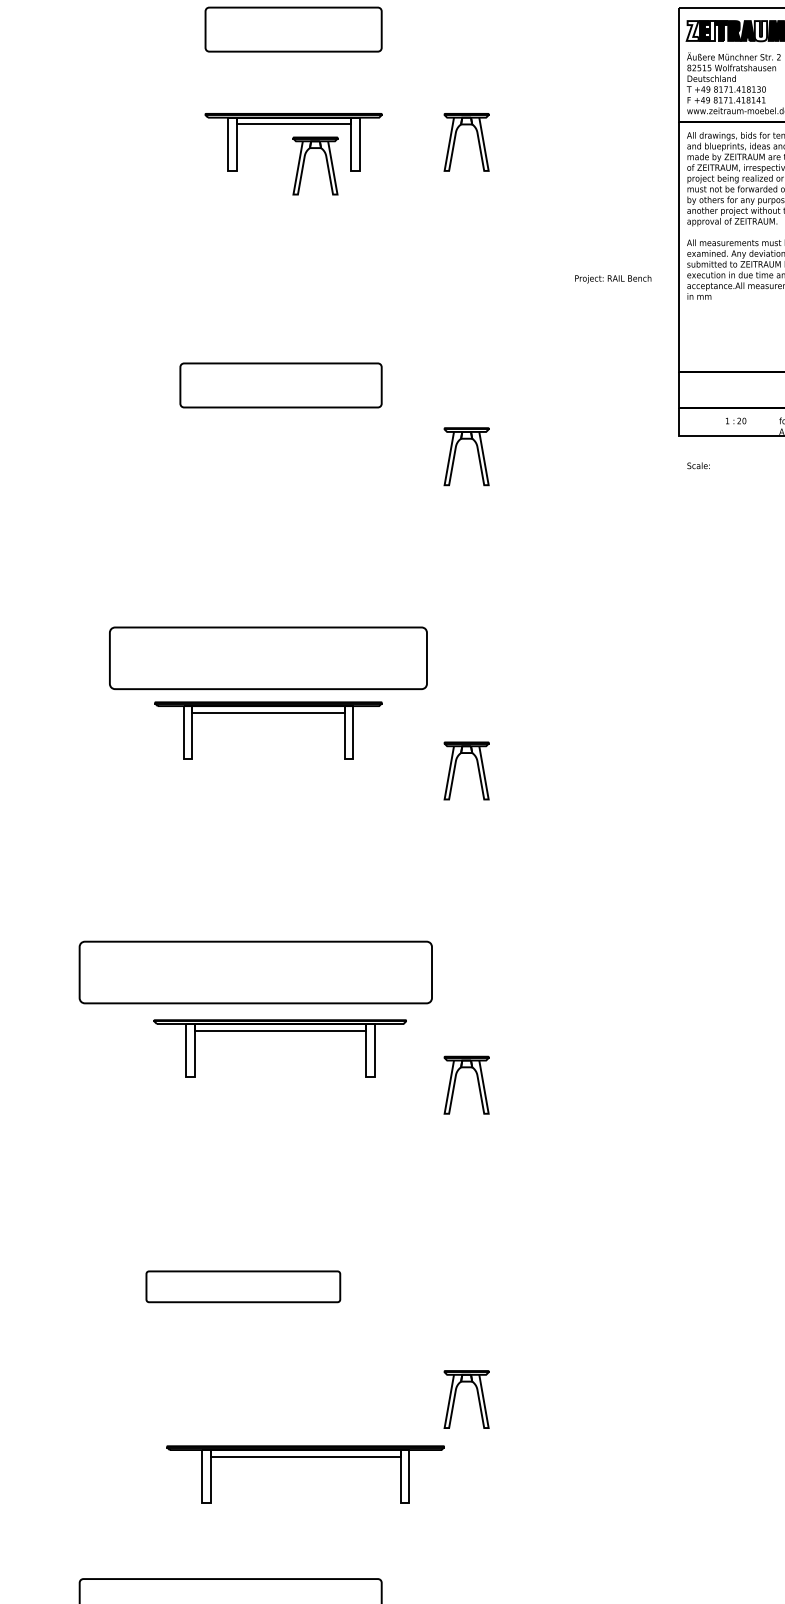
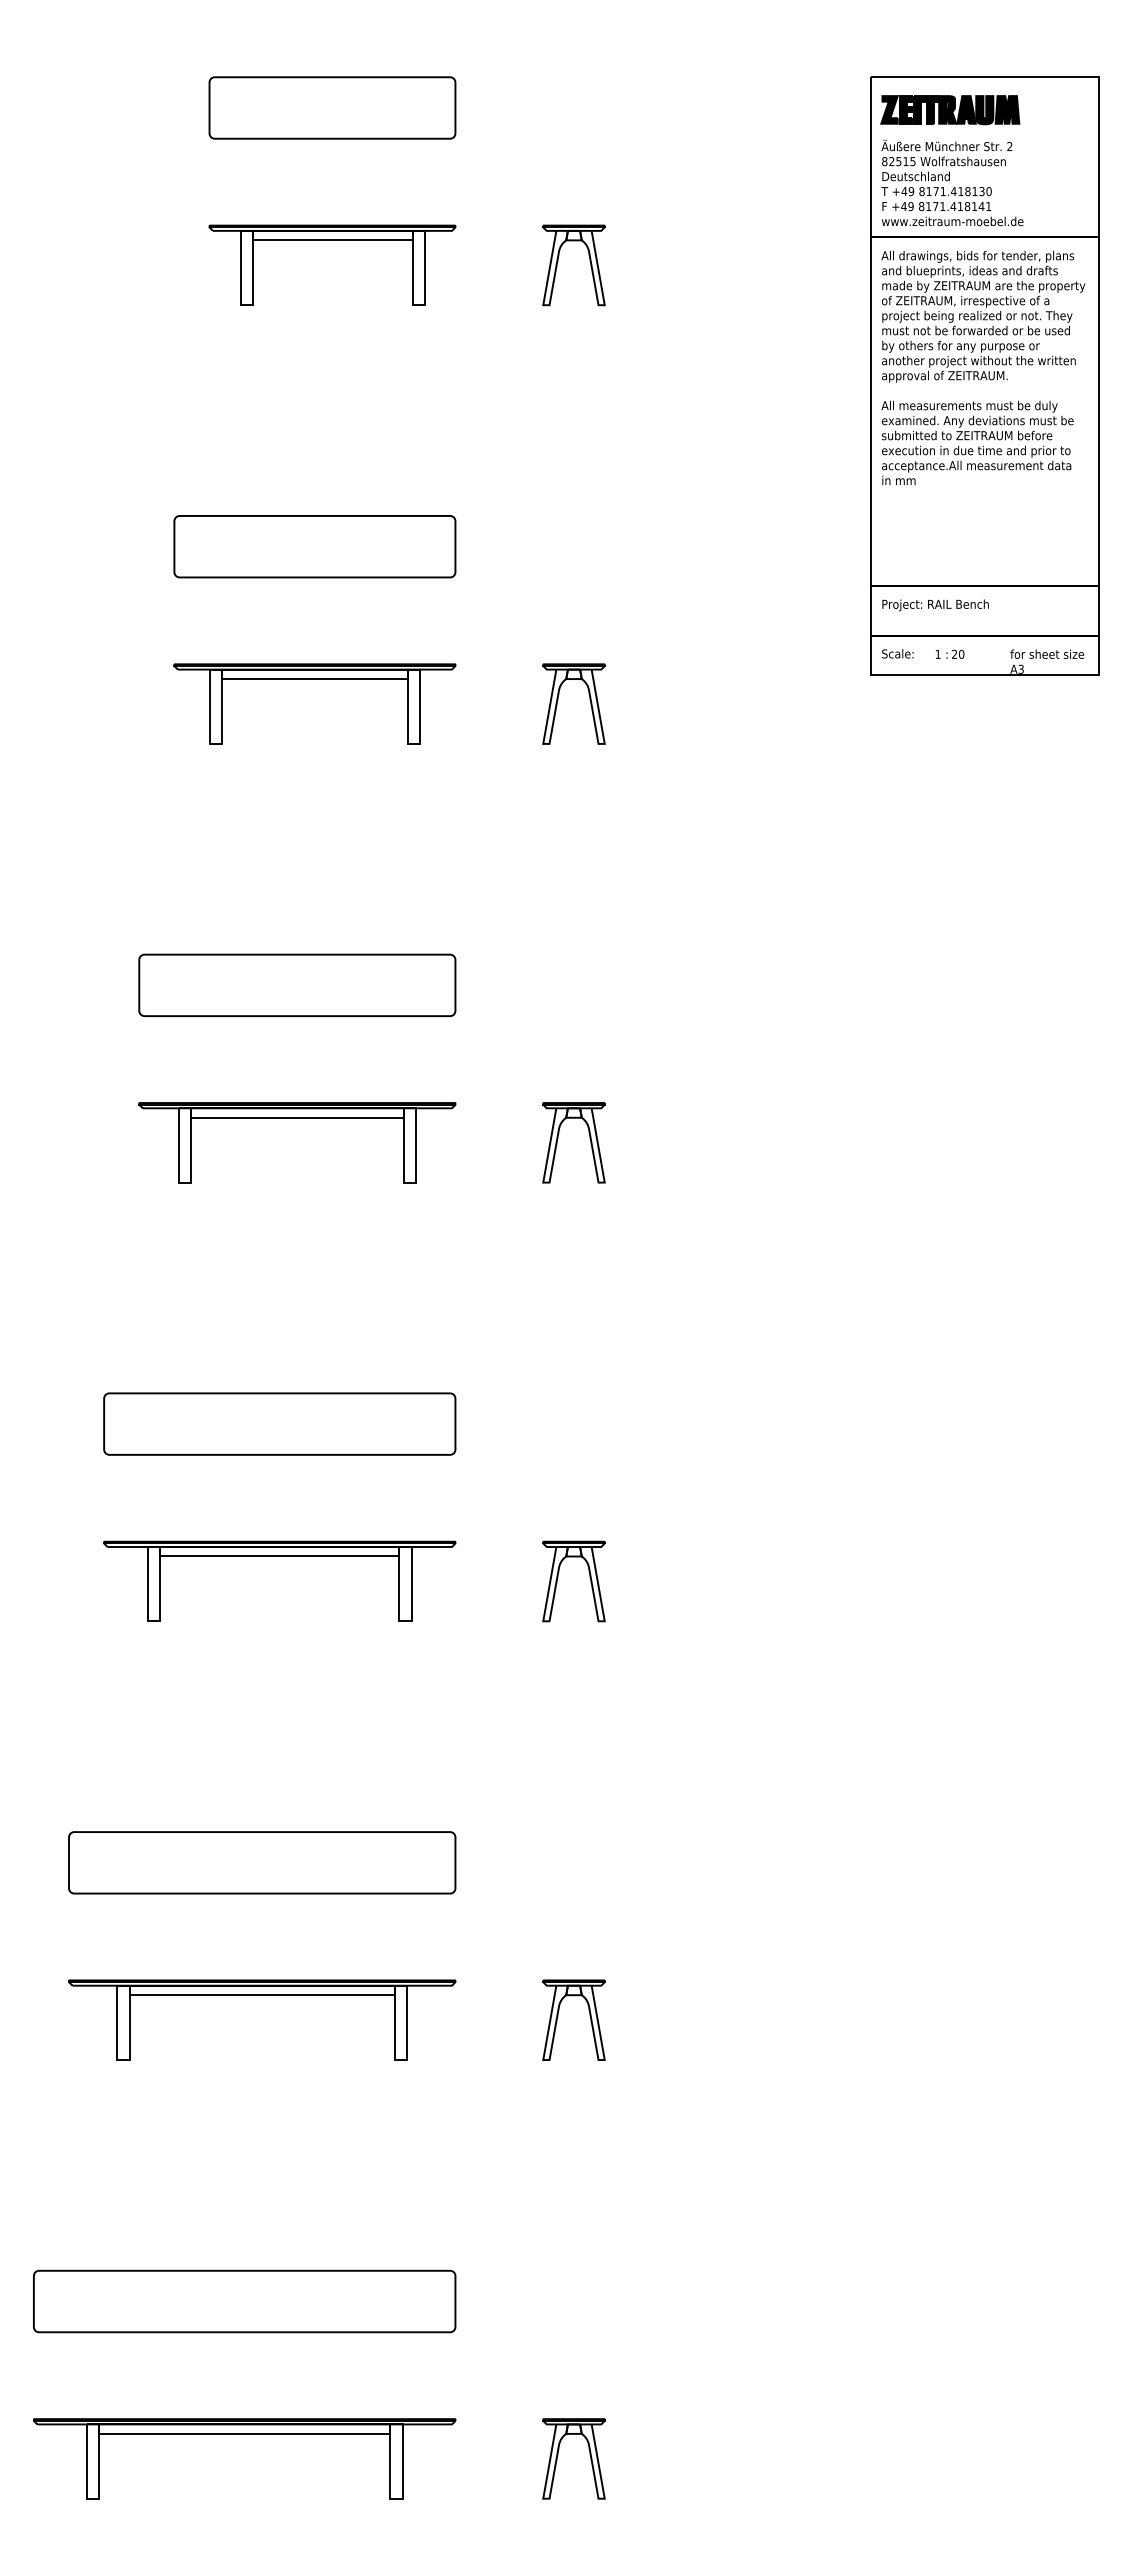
fill: (692, 30) -> (889, 109), added
fill: (712, 30) -> (917, 109), added
fill: (760, 31) -> (984, 110), added
part: (304, 163) -> (347, 294), removed
text: (613, 279) -> (935, 605), moved
part: (280, 385) -> (314, 546), moved
part: (280, 439) -> (314, 679), added
text: (698, 465) -> (897, 653), moved
part: (268, 657) -> (297, 984), size x0.71
part: (268, 713) -> (297, 1118), moved
part: (255, 972) -> (279, 1423), size x0.71
part: (280, 1030) -> (279, 1556), moved
part: (243, 1286) -> (262, 1862), size x1.43
part: (305, 1457) -> (262, 1995), moved

